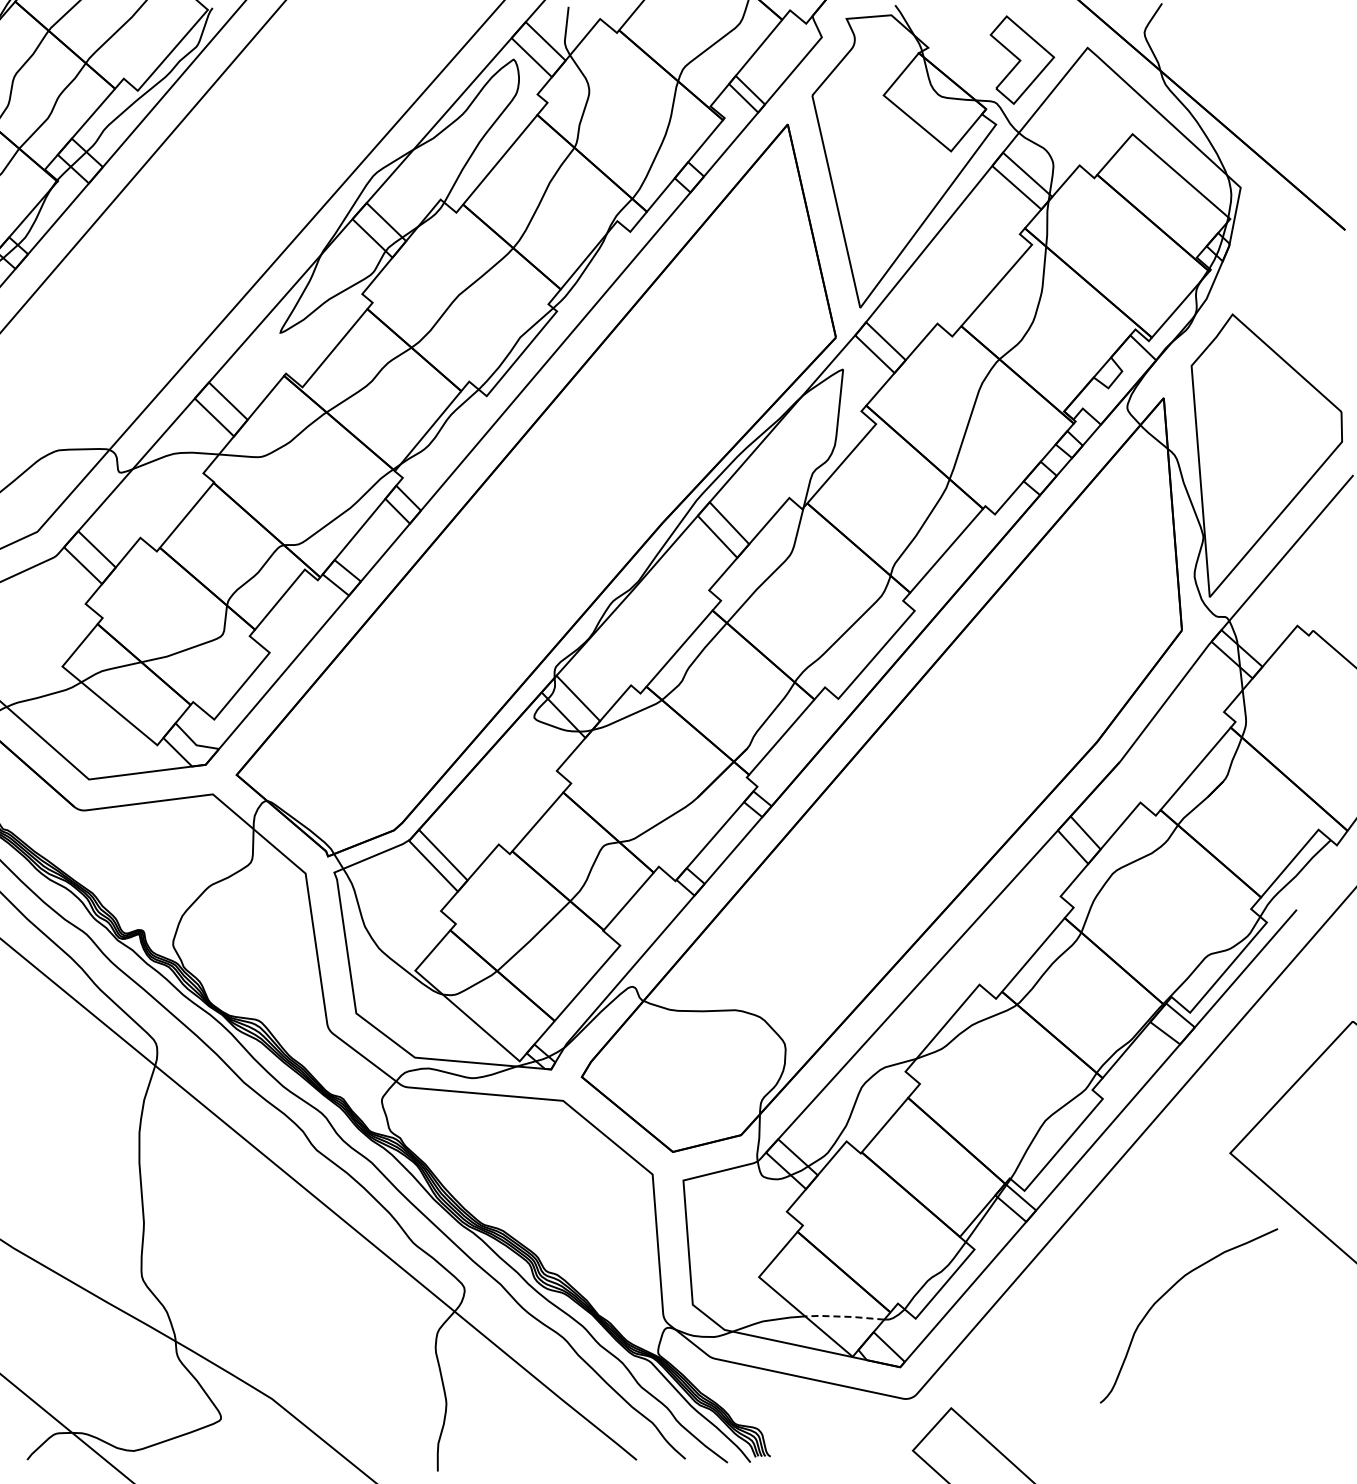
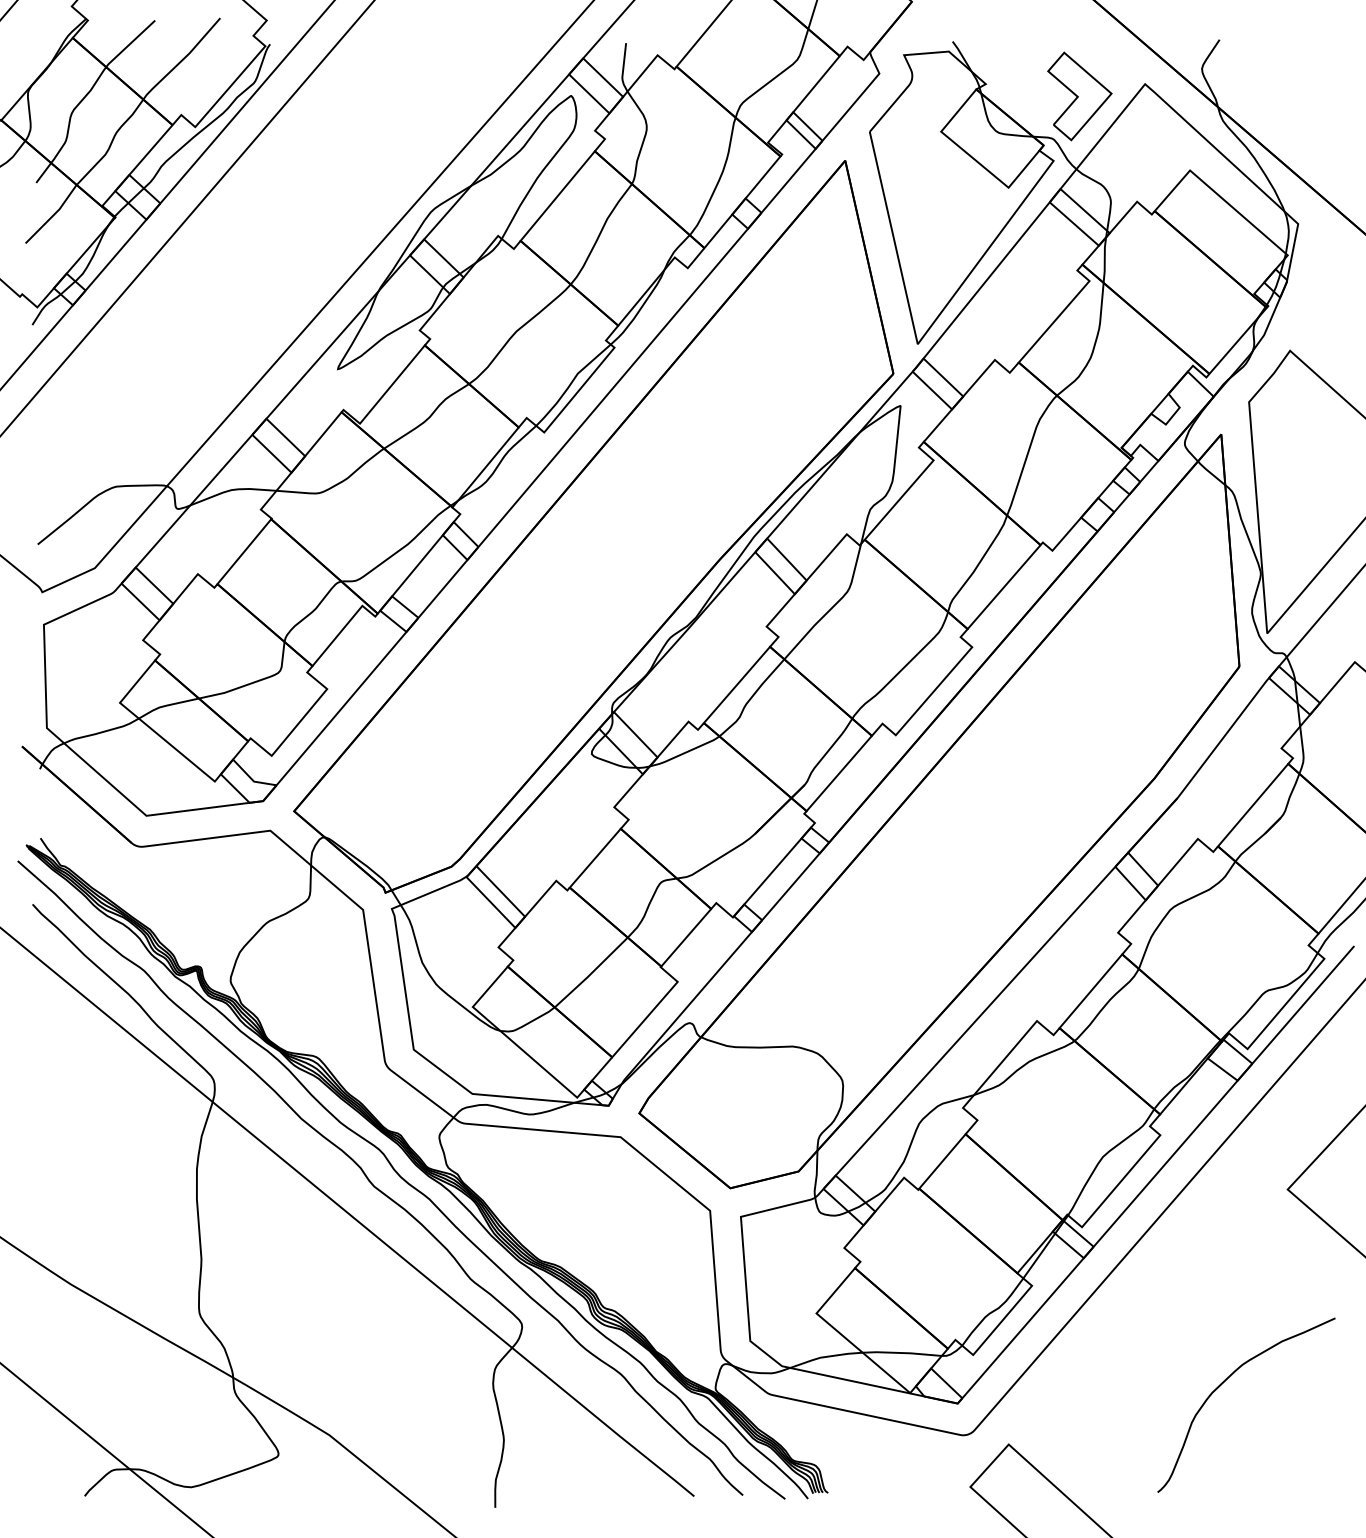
curve: (1167, 1293) -> (1224, 1382), moved
line: (844, 1317) -> (901, 1353), dashed -> solid

